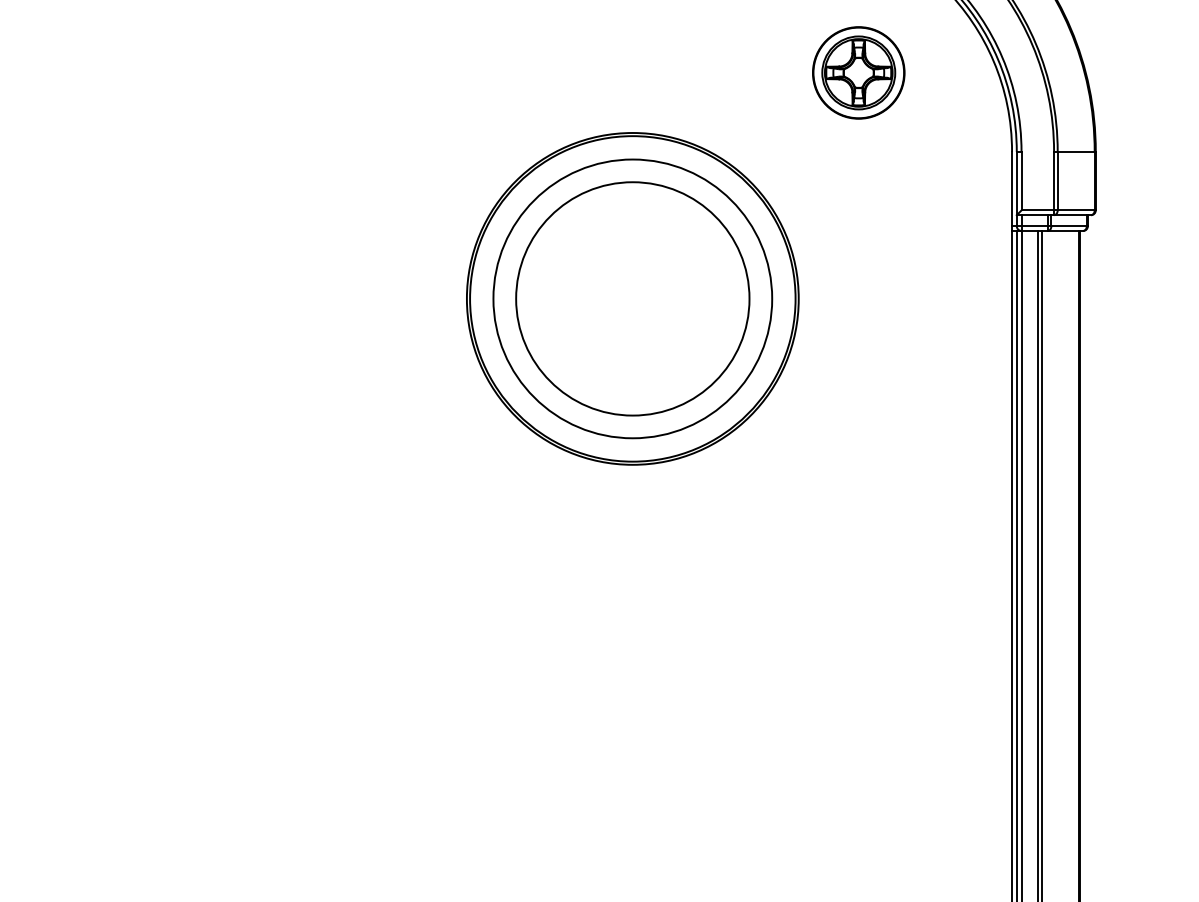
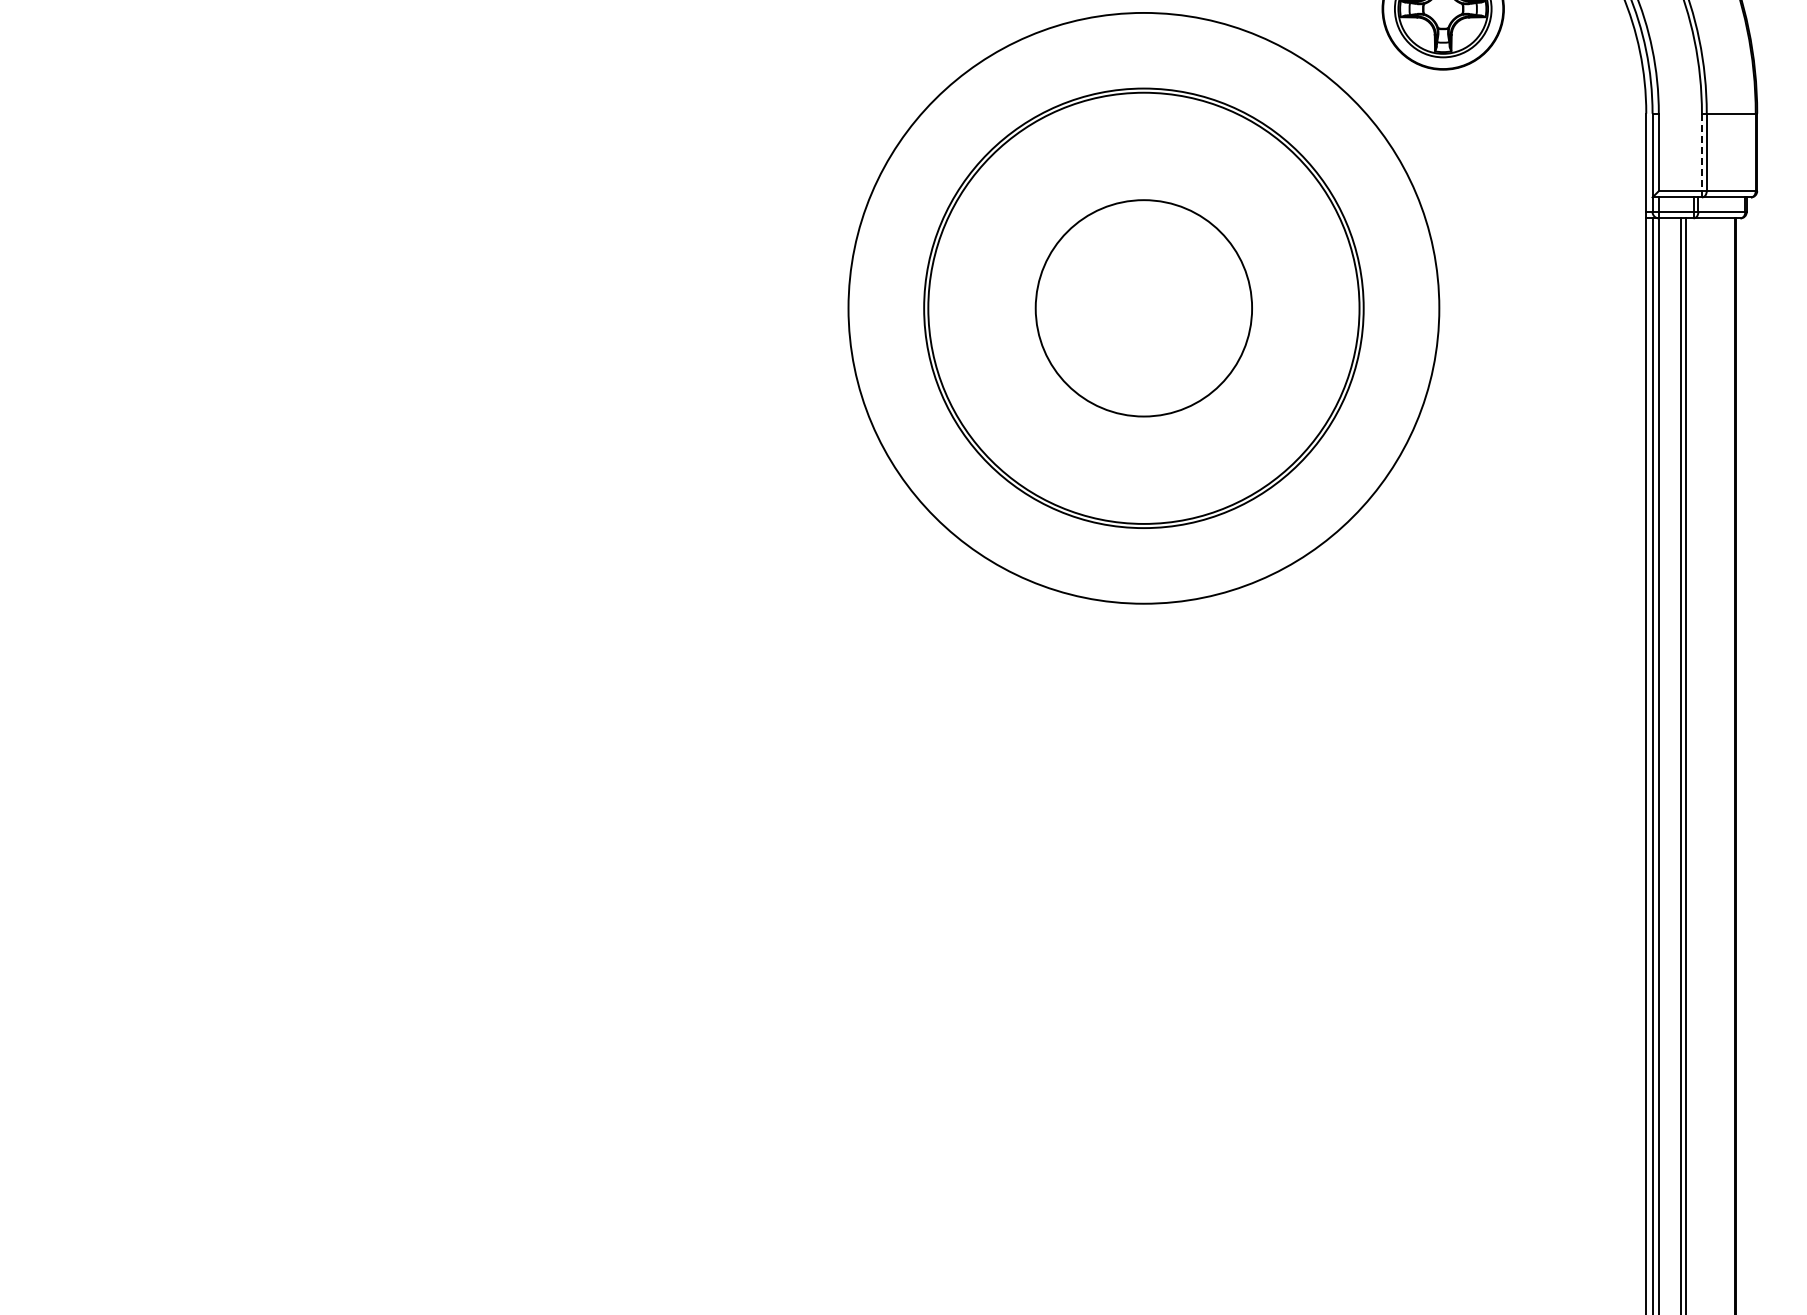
line: (1053, 181) -> (1701, 152), solid -> dashed
circle: (632, 298) -> (1143, 307), size x0.7
circle: (632, 298) -> (1143, 307), size x1.6

